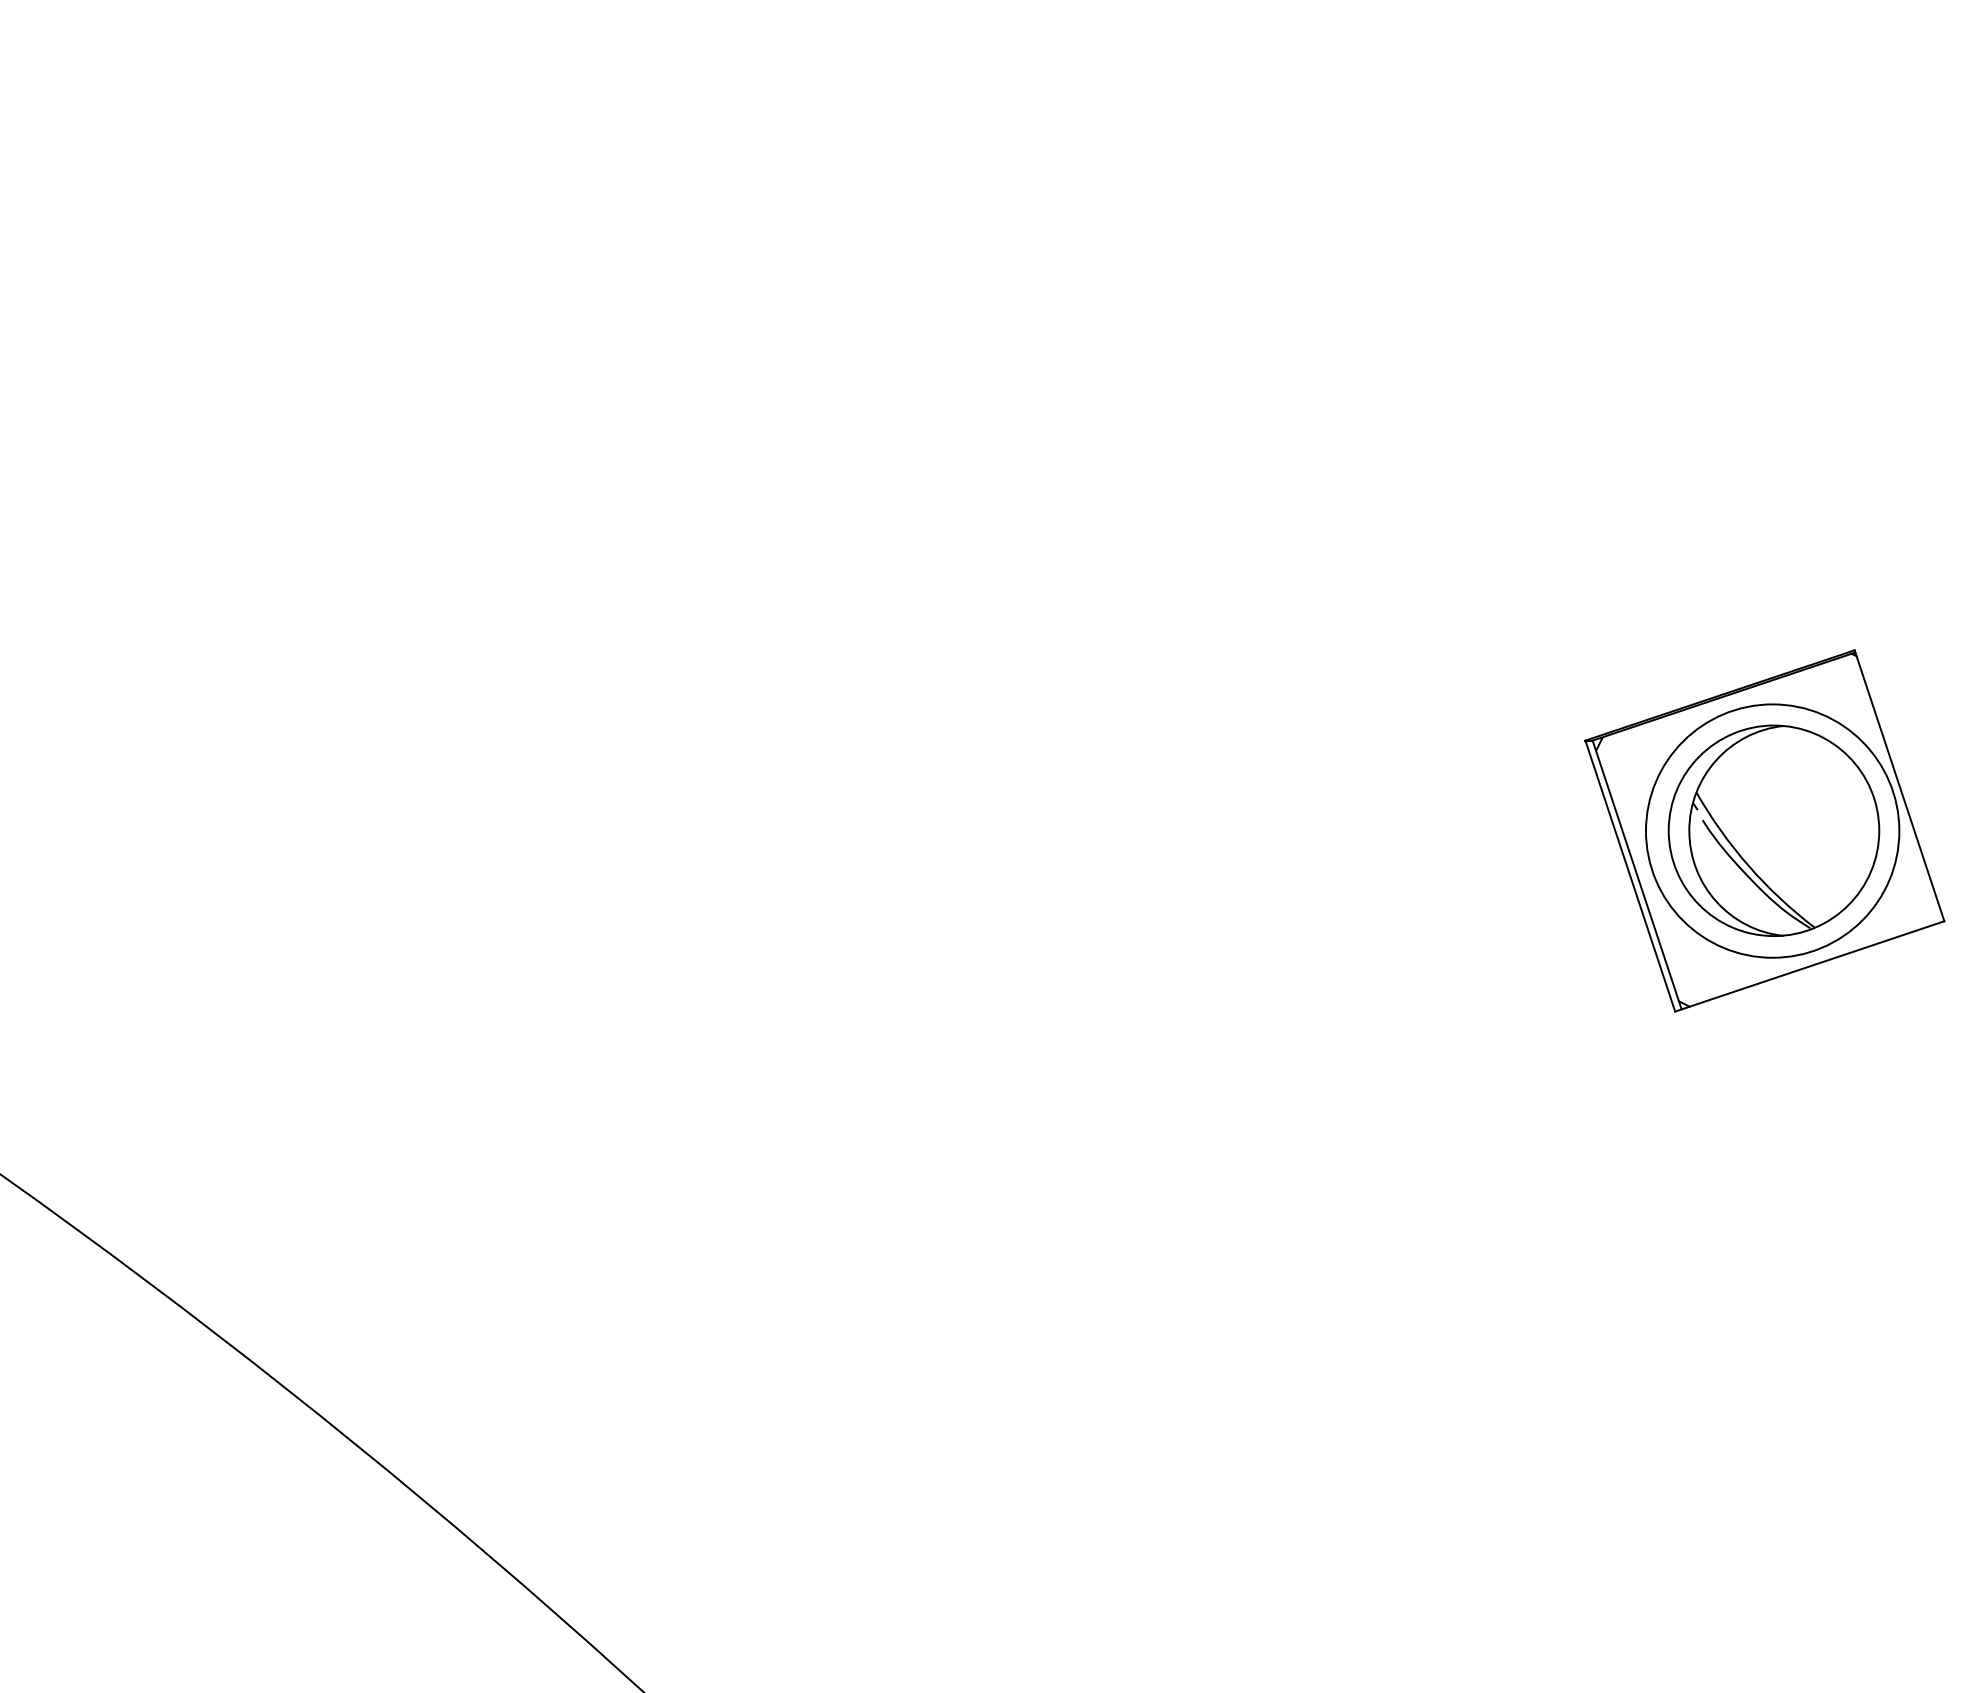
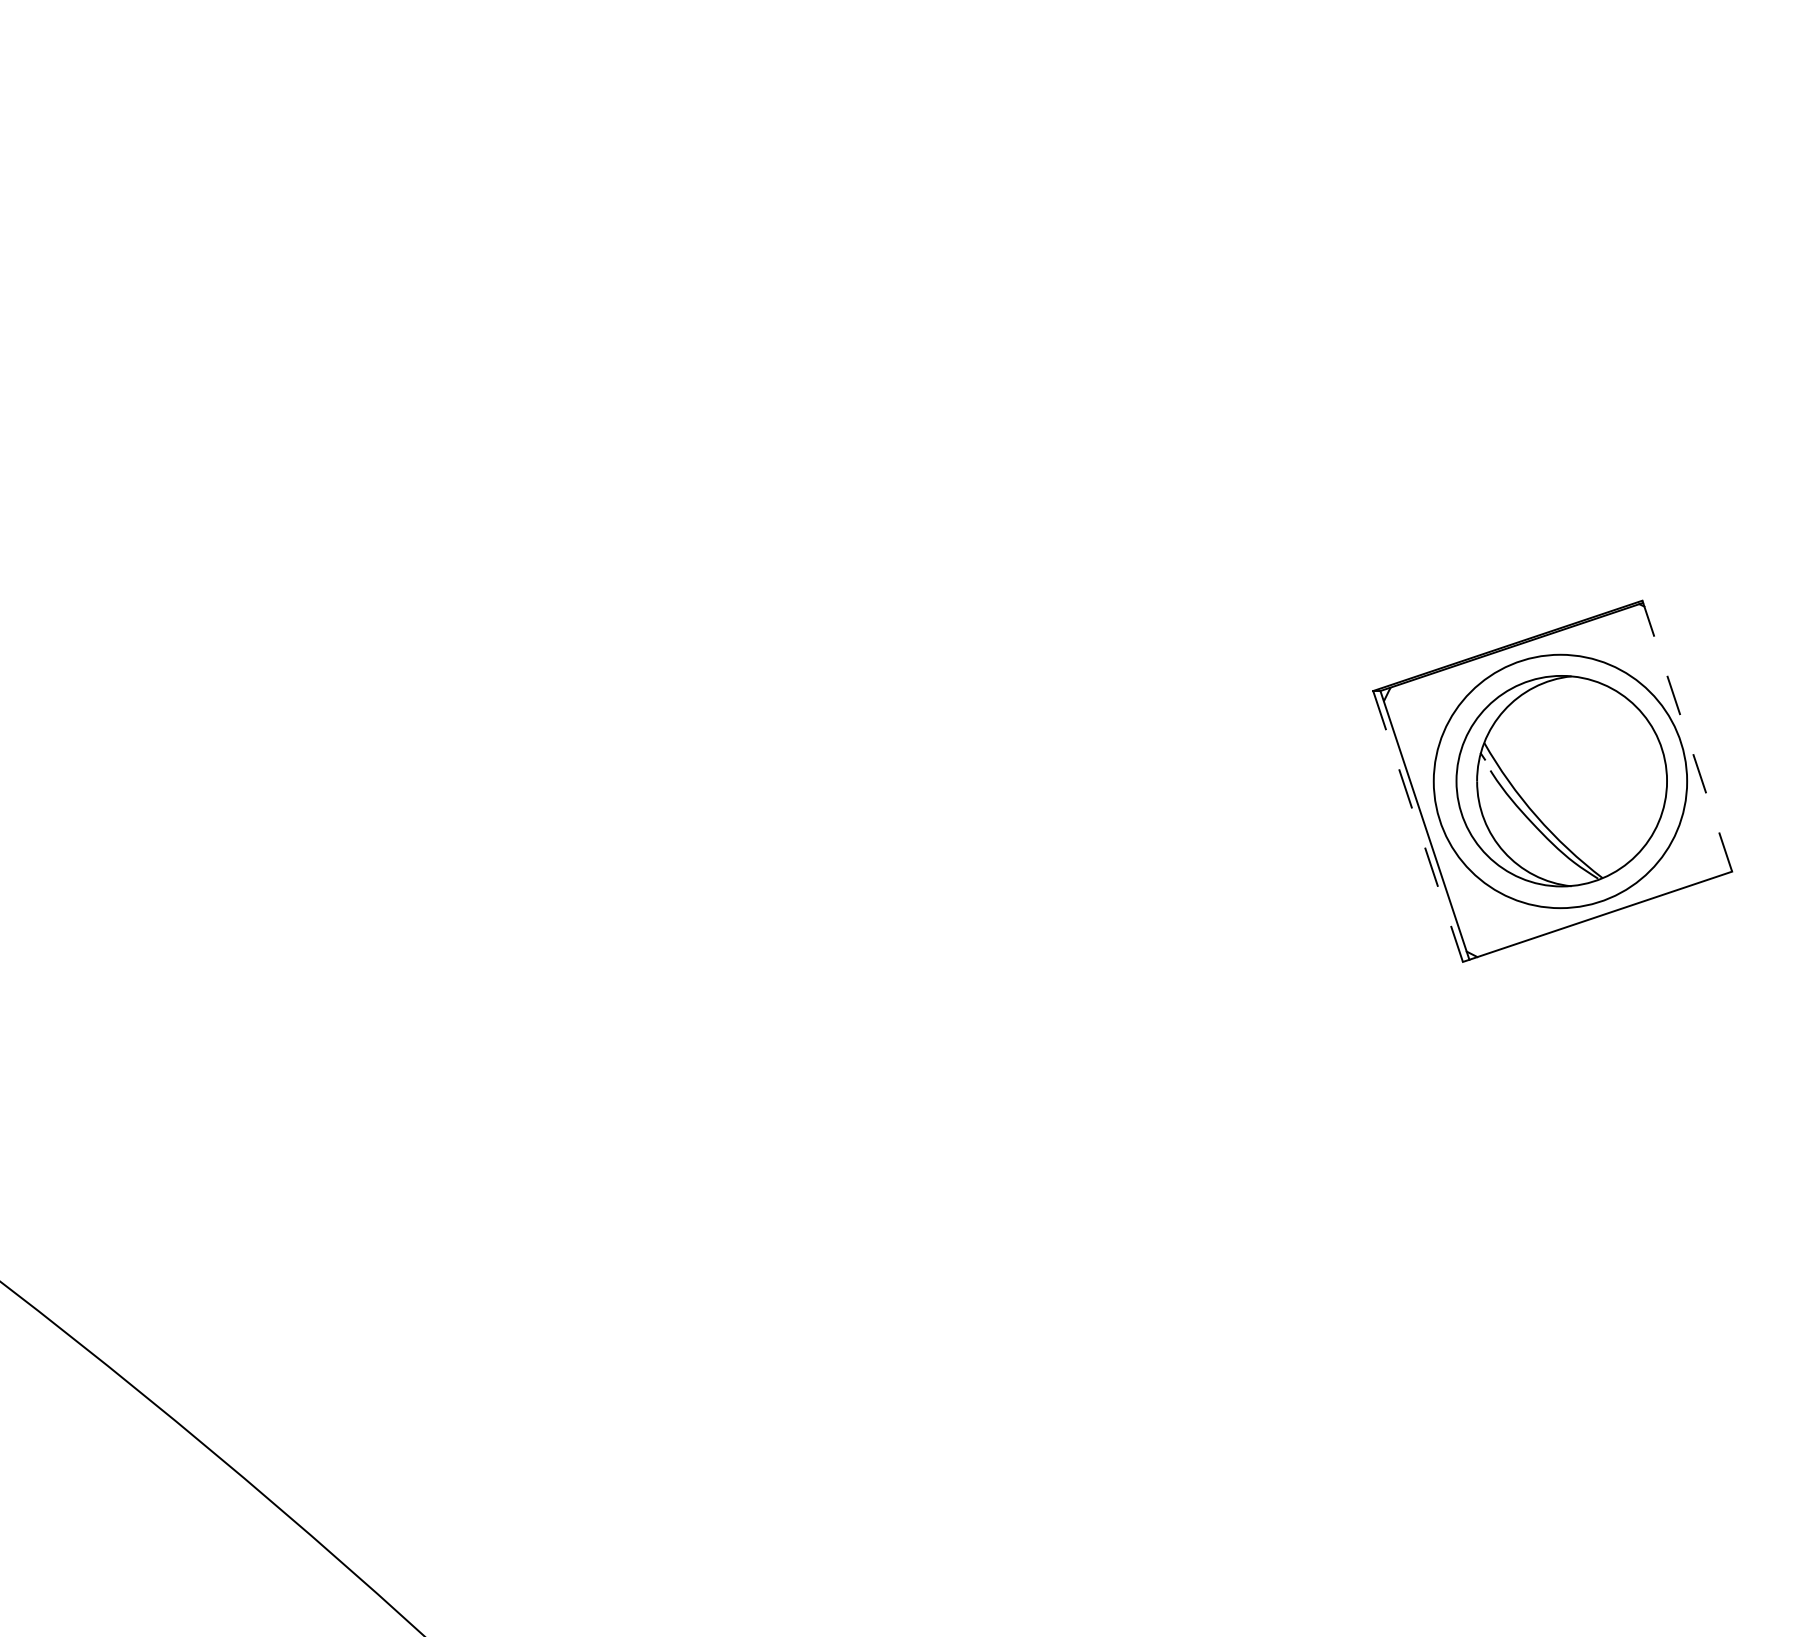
line: (1899, 785) -> (1687, 735), solid -> dashed
line: (1630, 876) -> (1418, 826), solid -> dashed

